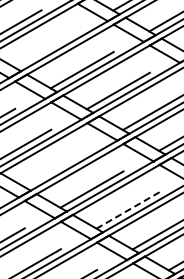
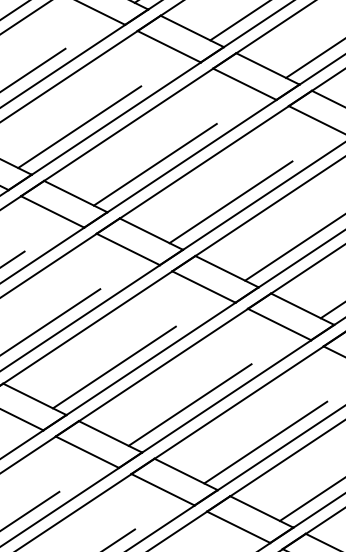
line: (45, 49) -> (78, 127), added
line: (55, 168) -> (113, 367), added
line: (127, 210) -> (264, 442), dashed -> solid

